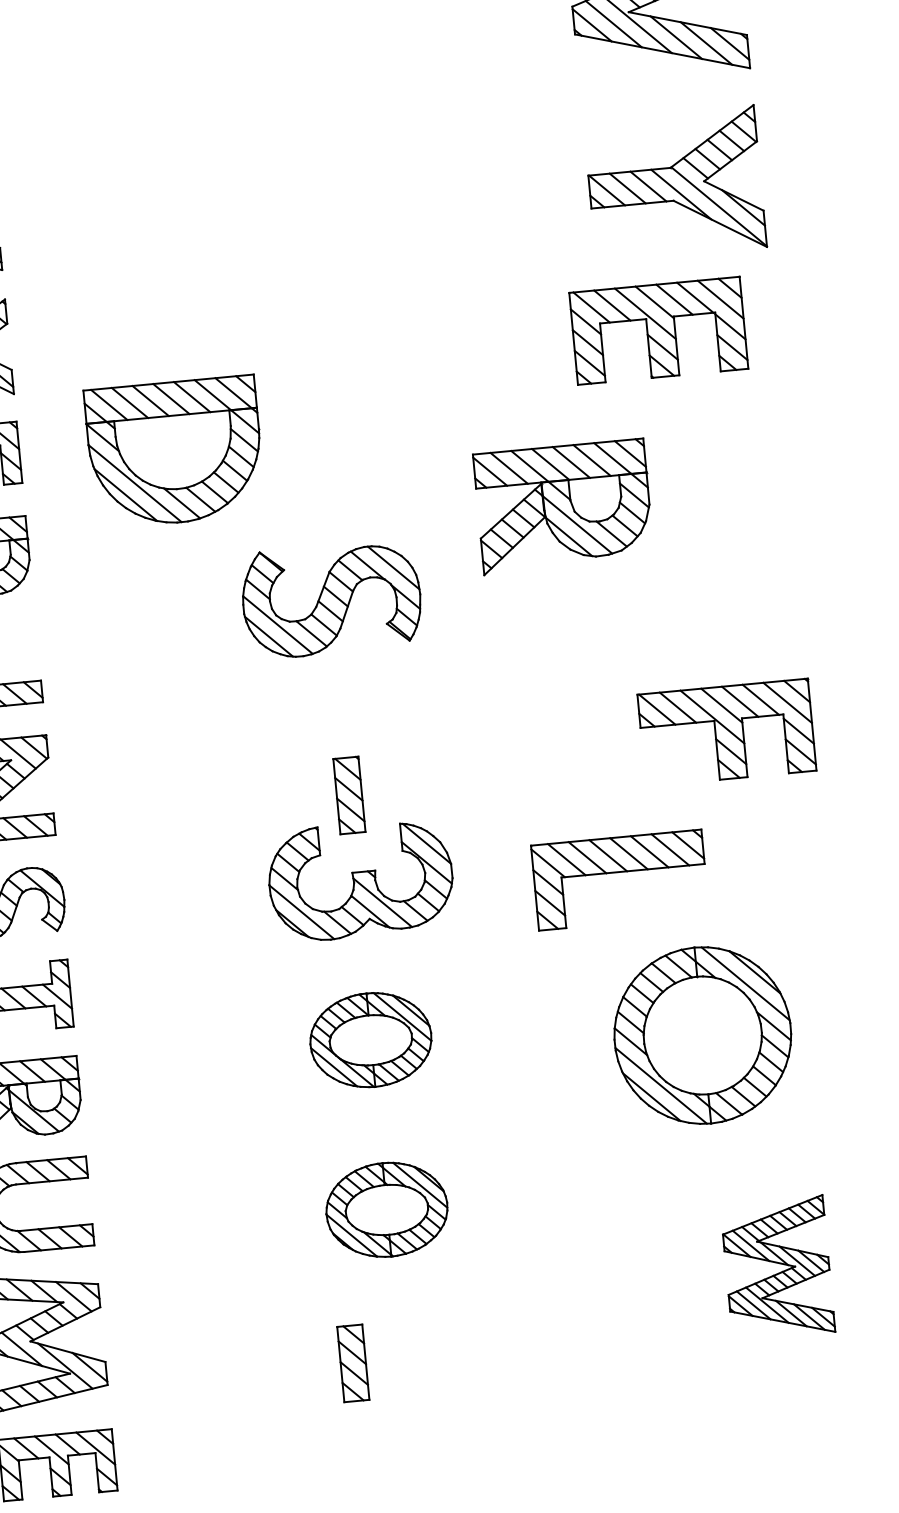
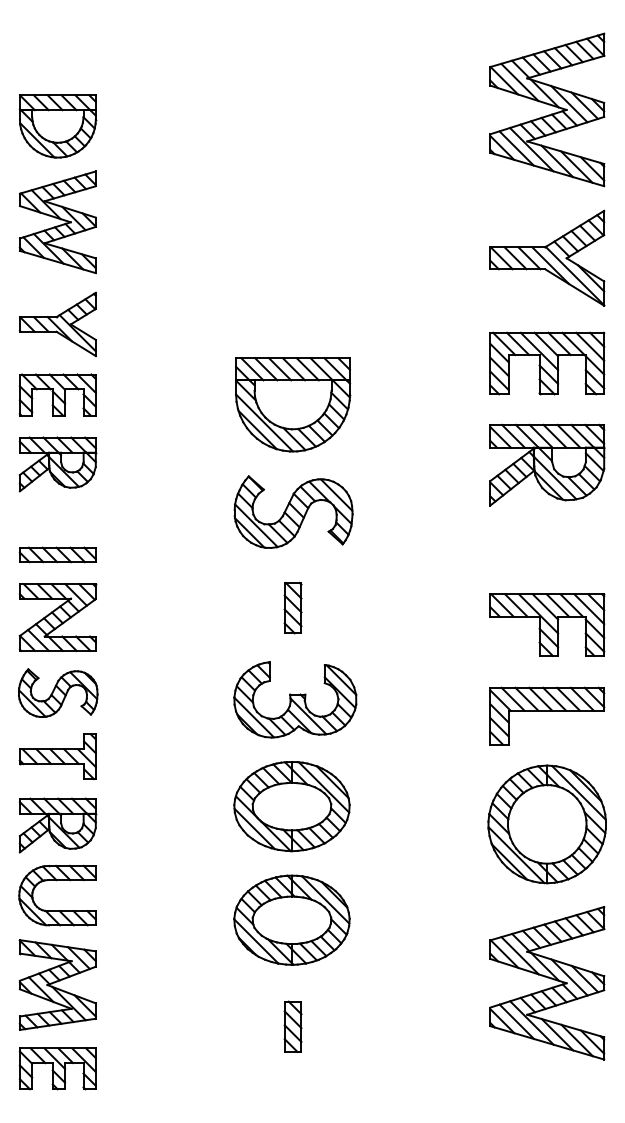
part: (659, 330) -> (547, 363), moved
part: (175, 451) -> (293, 404), moved
part: (564, 505) -> (547, 464), moved
part: (348, 794) -> (292, 607), moved
part: (620, 879) -> (547, 715), moved
part: (701, 1035) -> (546, 824), moved
part: (370, 1039) -> (291, 806), size x1.43
part: (386, 1208) -> (291, 919), size x1.43
part: (777, 1268) -> (547, 983), size x1.67
part: (352, 1362) -> (292, 1026), moved

